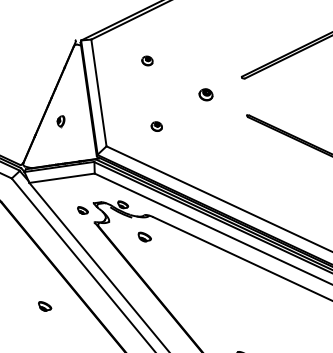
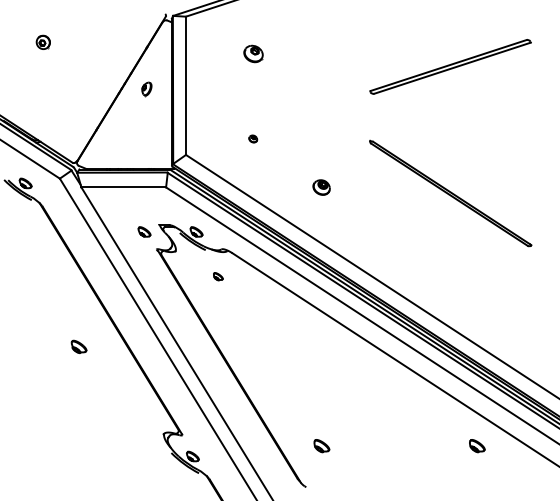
part: (146, 60) -> (252, 53), size x1.4
part: (205, 94) -> (321, 187), moved
part: (60, 121) -> (146, 89), moved
part: (156, 126) -> (252, 138), size x0.6
part: (144, 236) -> (218, 276), size x0.6

